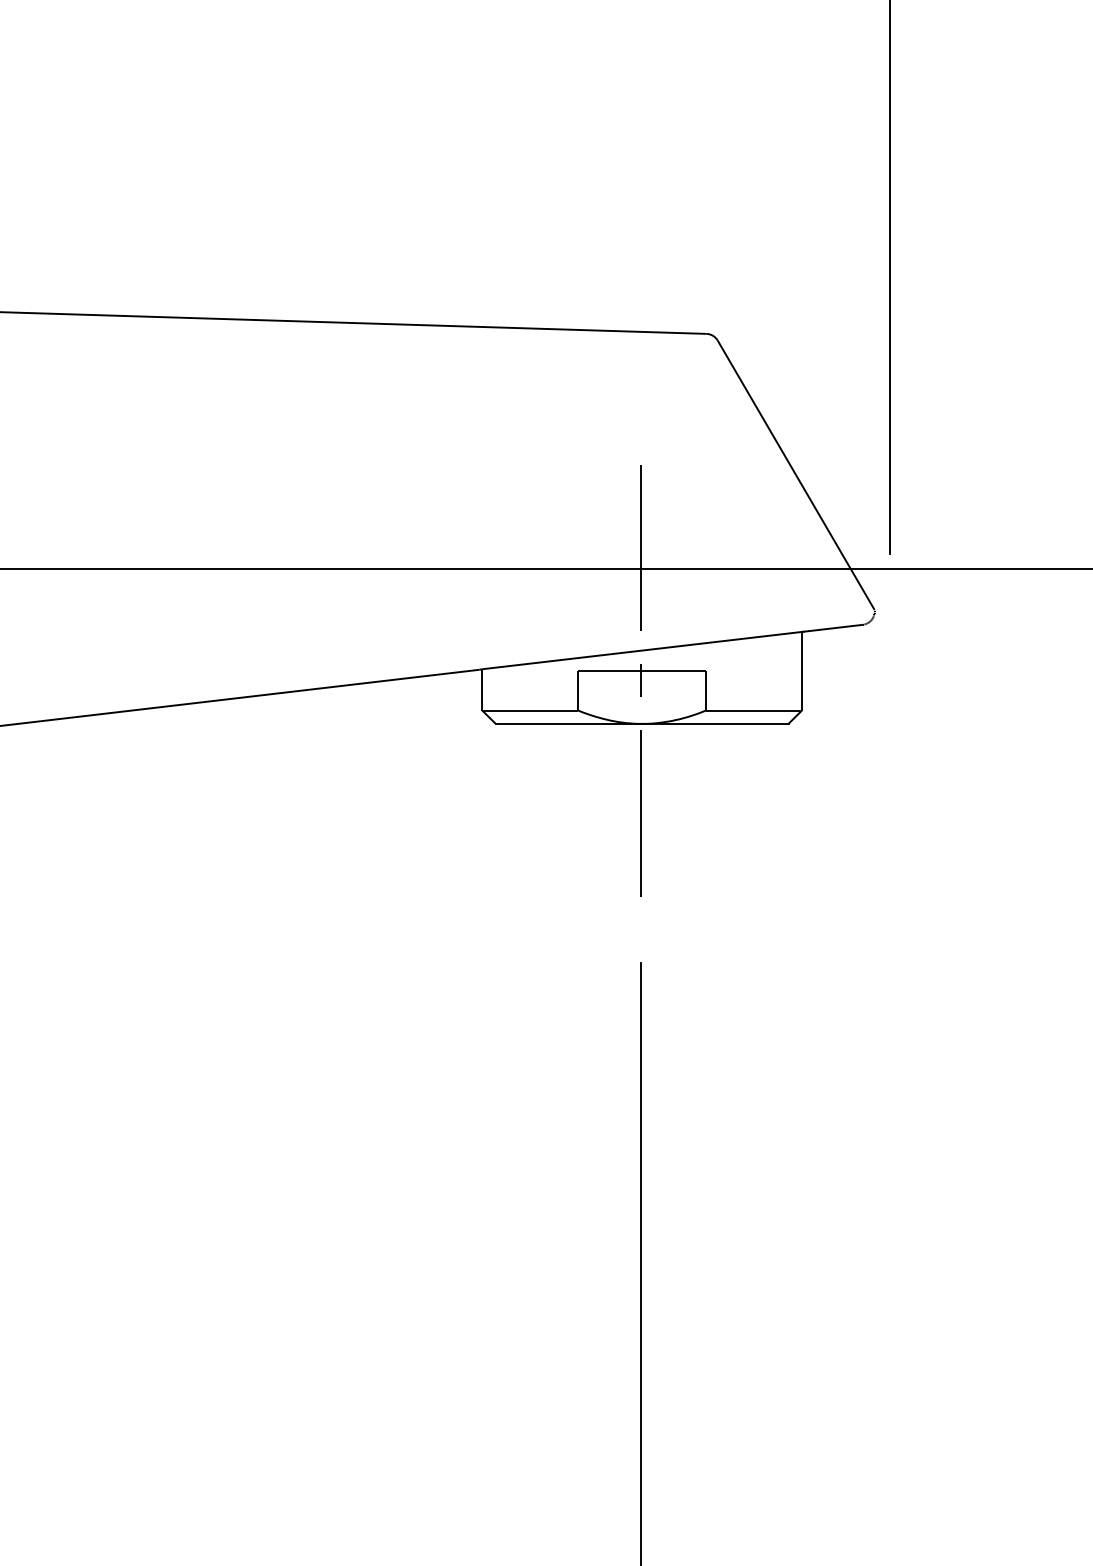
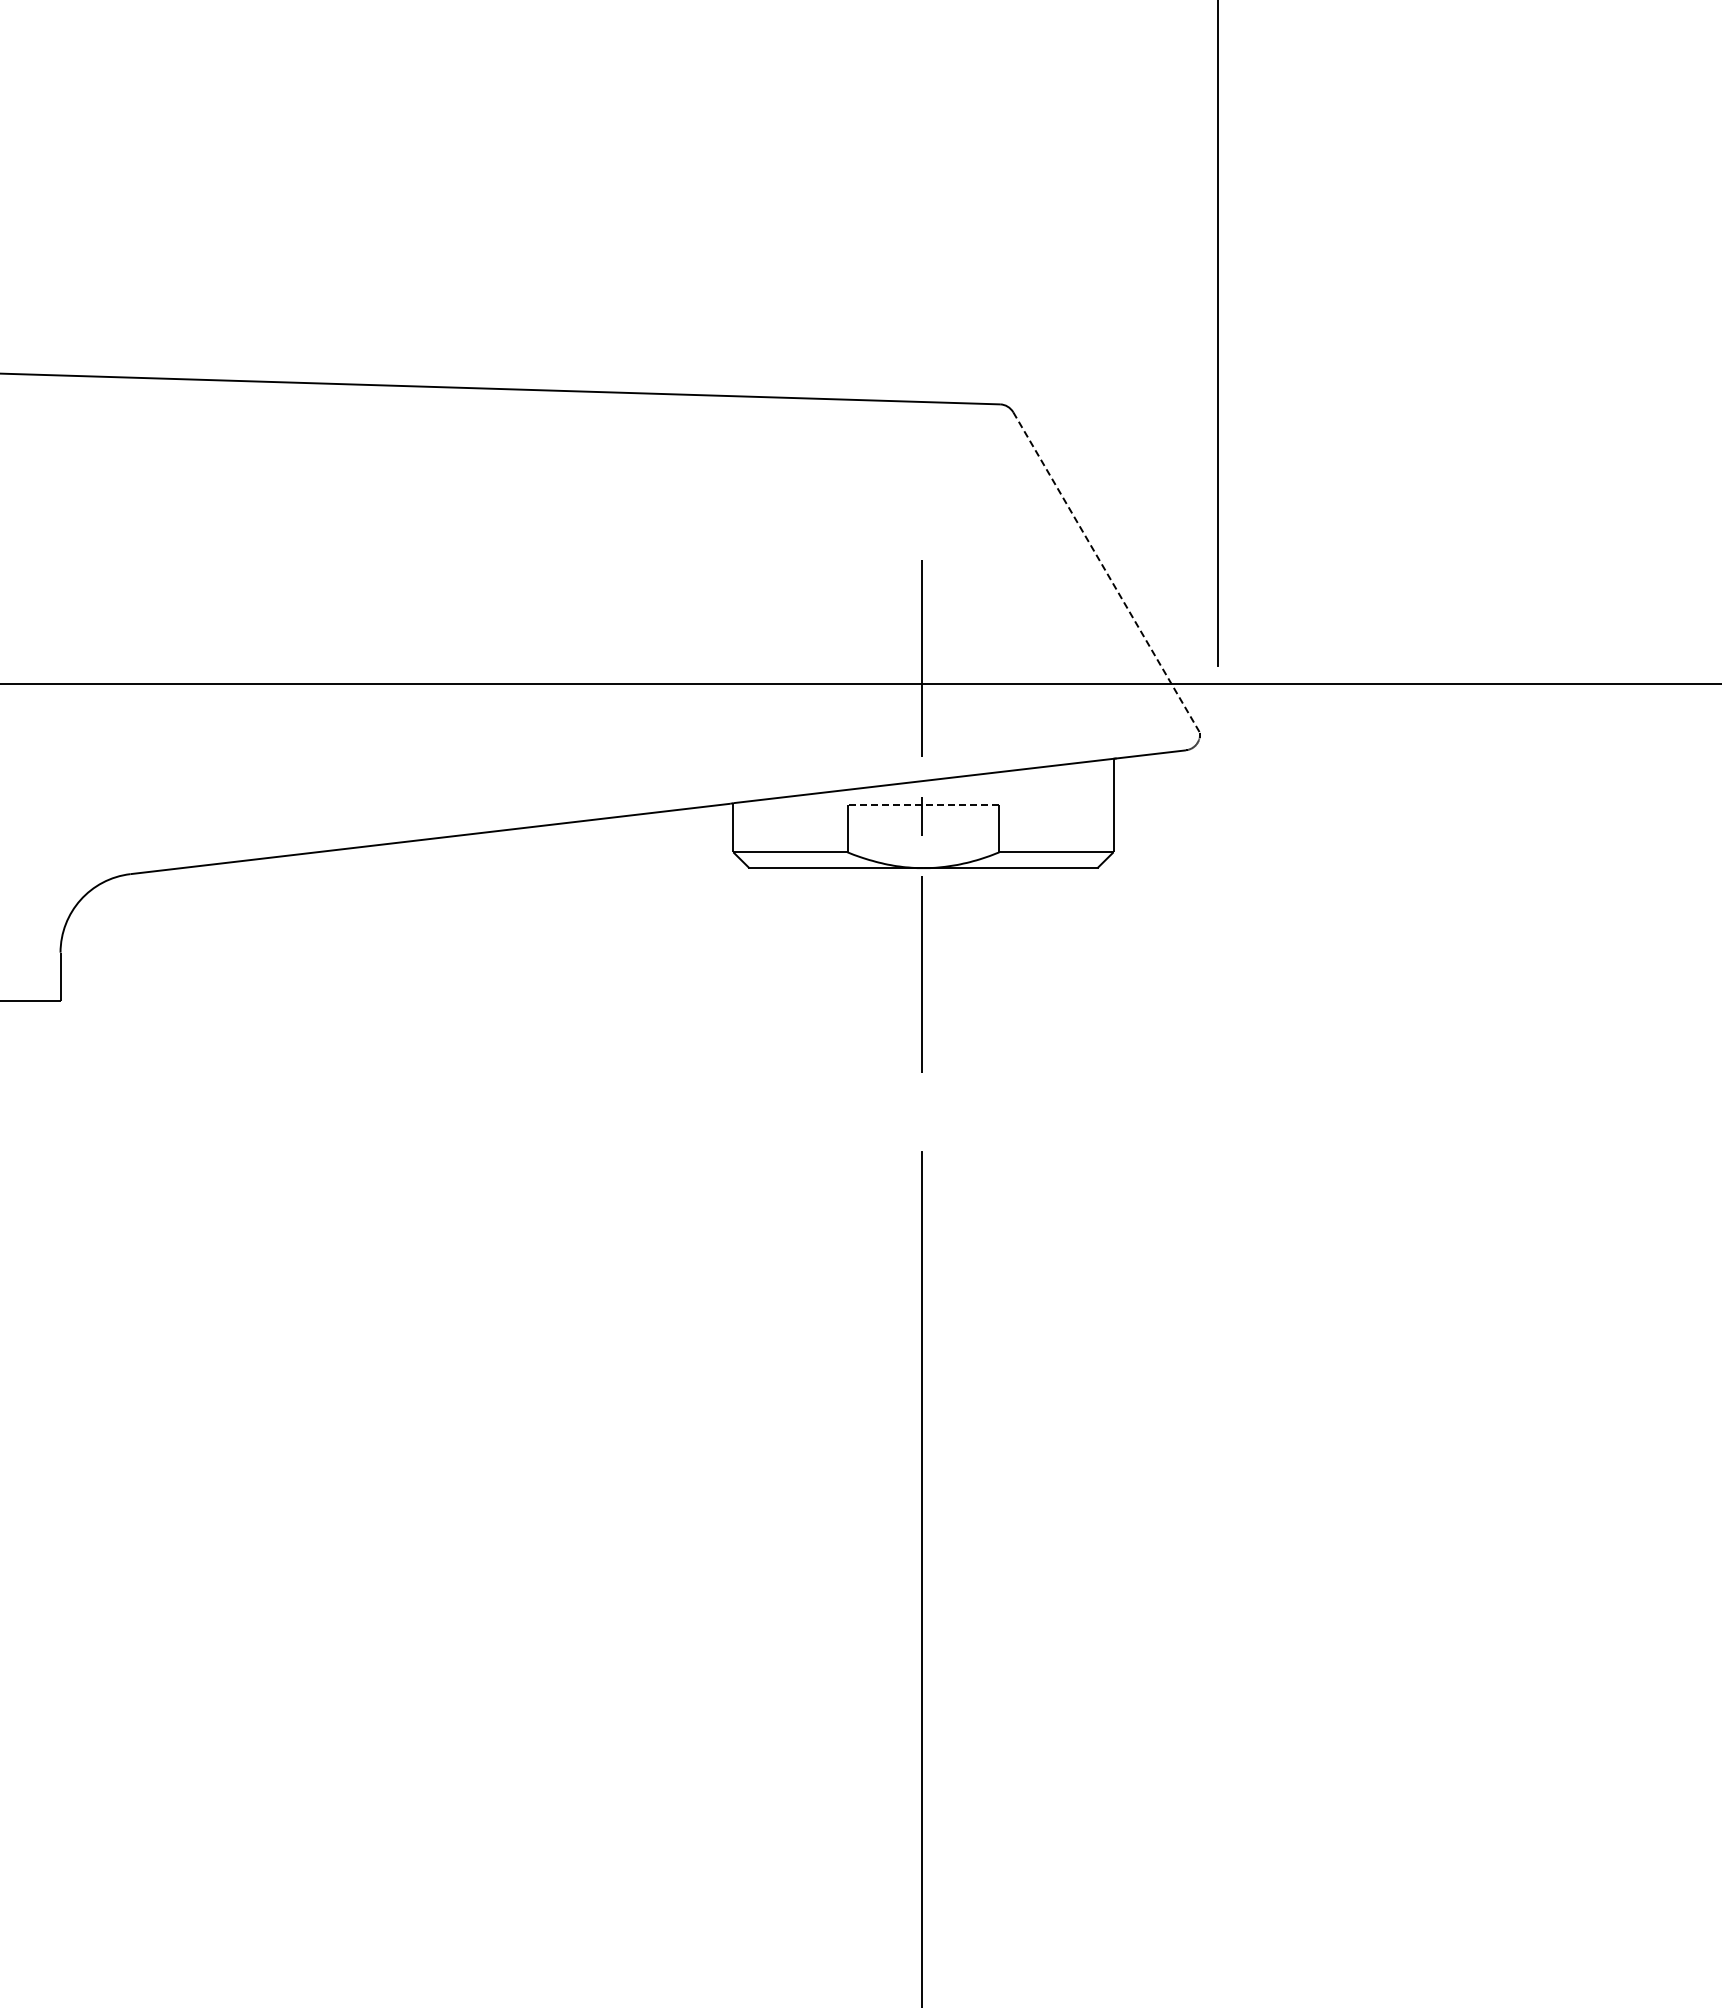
line: (796, 475) -> (1106, 572), solid -> dashed
line: (642, 670) -> (923, 804), solid -> dashed

